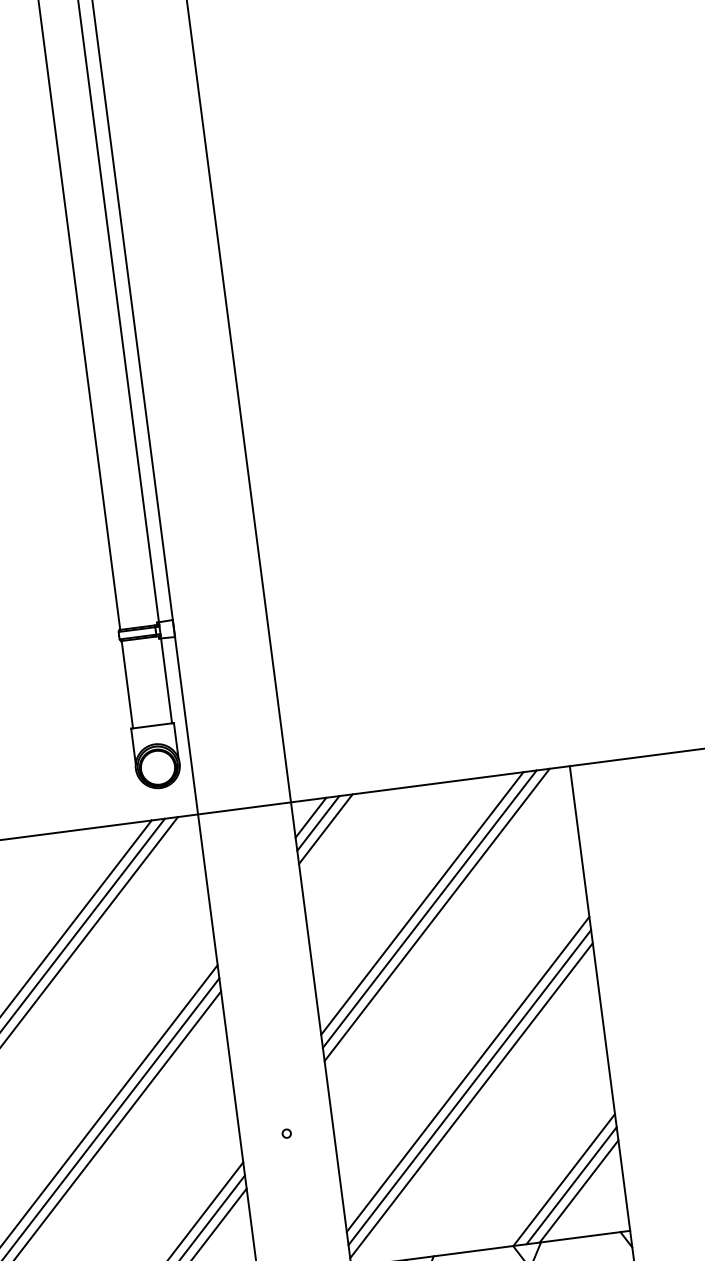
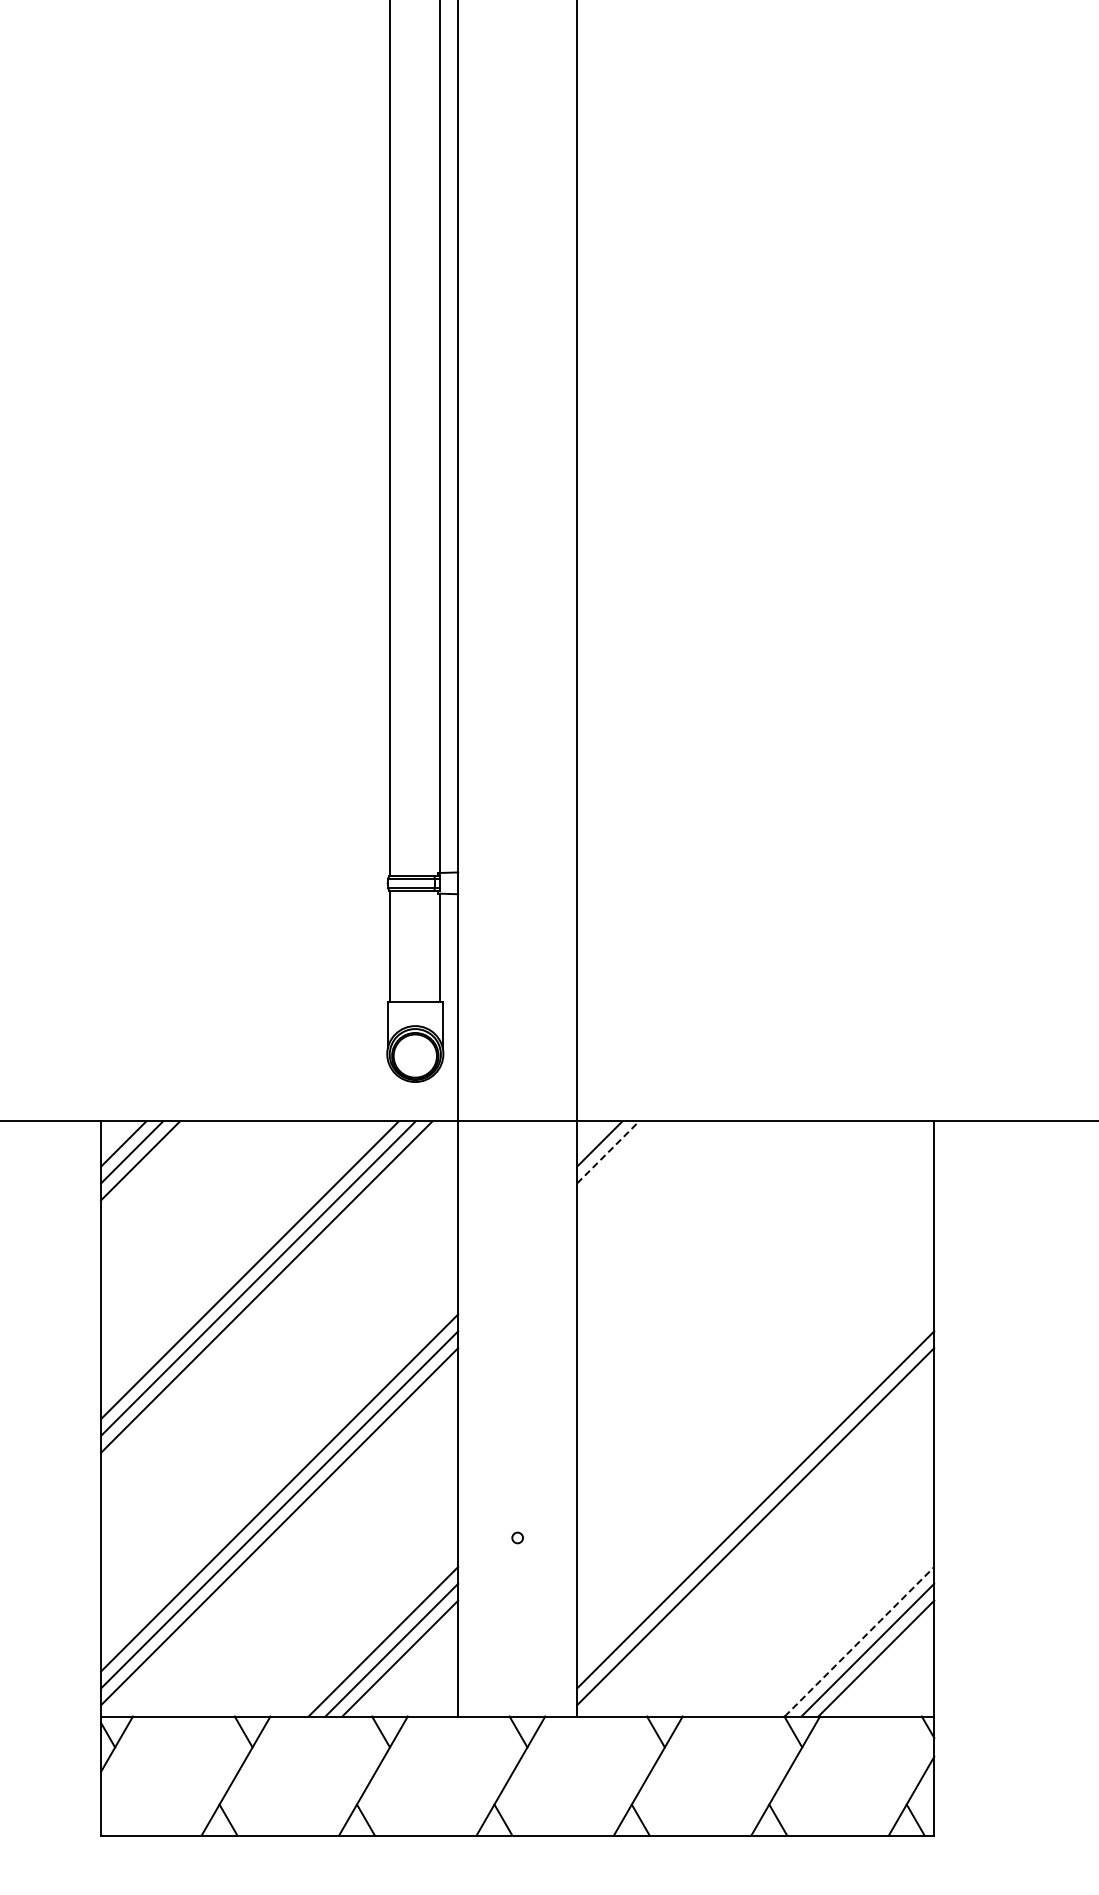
line: (318, 823) -> (608, 1152), solid -> dashed
line: (325, 828) -> (616, 1160), removed
line: (421, 903) -> (725, 1270), removed
line: (429, 909) -> (734, 1278), removed
line: (436, 914) -> (742, 1286), removed
line: (467, 1074) -> (755, 1492), removed
line: (564, 1179) -> (859, 1641), solid -> dashed

